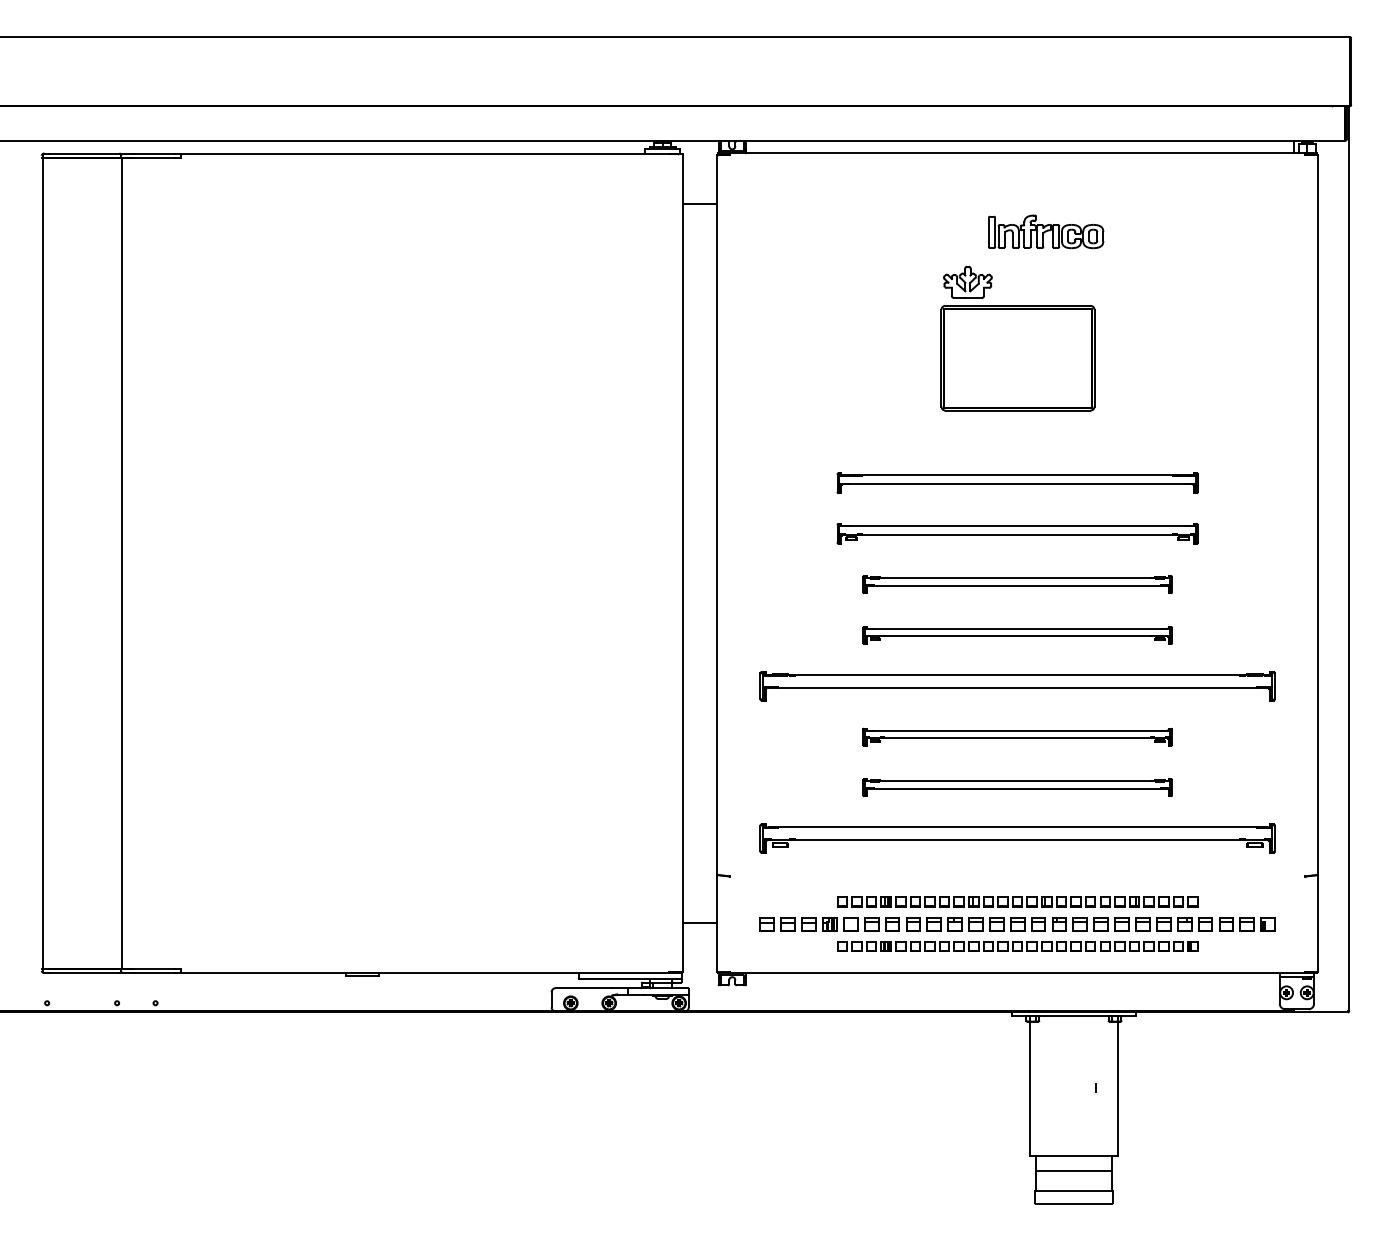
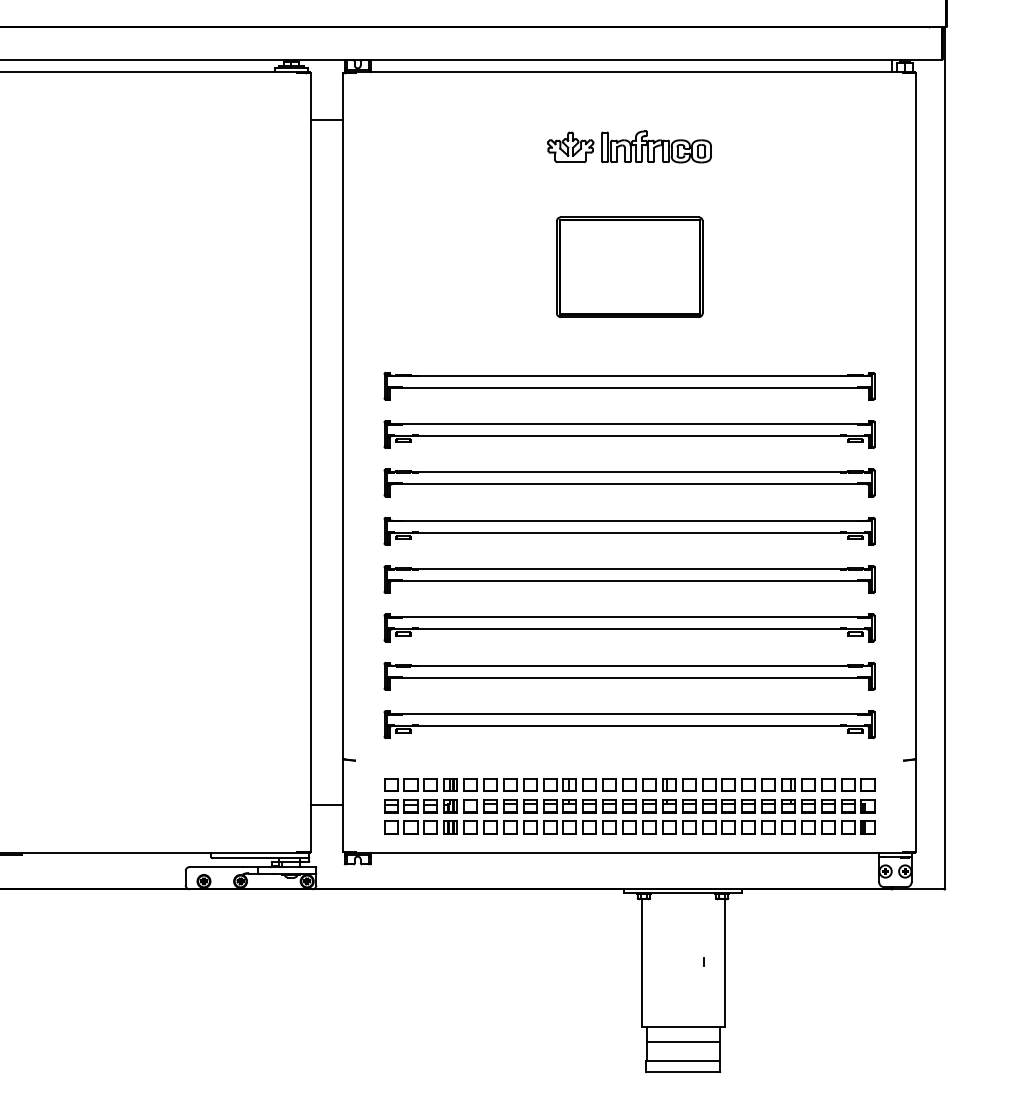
part: (967, 281) -> (570, 146), moved
part: (1017, 483) -> (629, 386), size x1.43
part: (1017, 533) -> (629, 434), size x1.43
part: (1017, 584) -> (629, 482), size x1.67
part: (1017, 635) -> (629, 531), size x1.67
part: (1017, 737) -> (629, 628), size x1.67
part: (1017, 787) -> (629, 676), size x1.67
part: (1017, 901) -> (629, 784), size x1.43
part: (1017, 946) -> (629, 827), size x1.43

